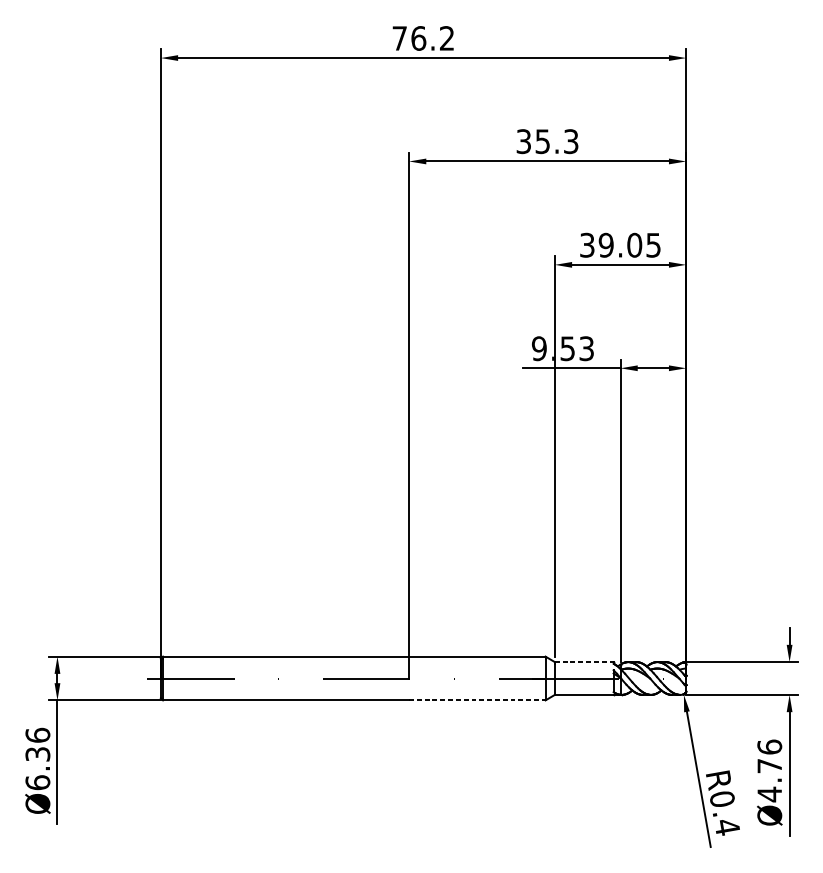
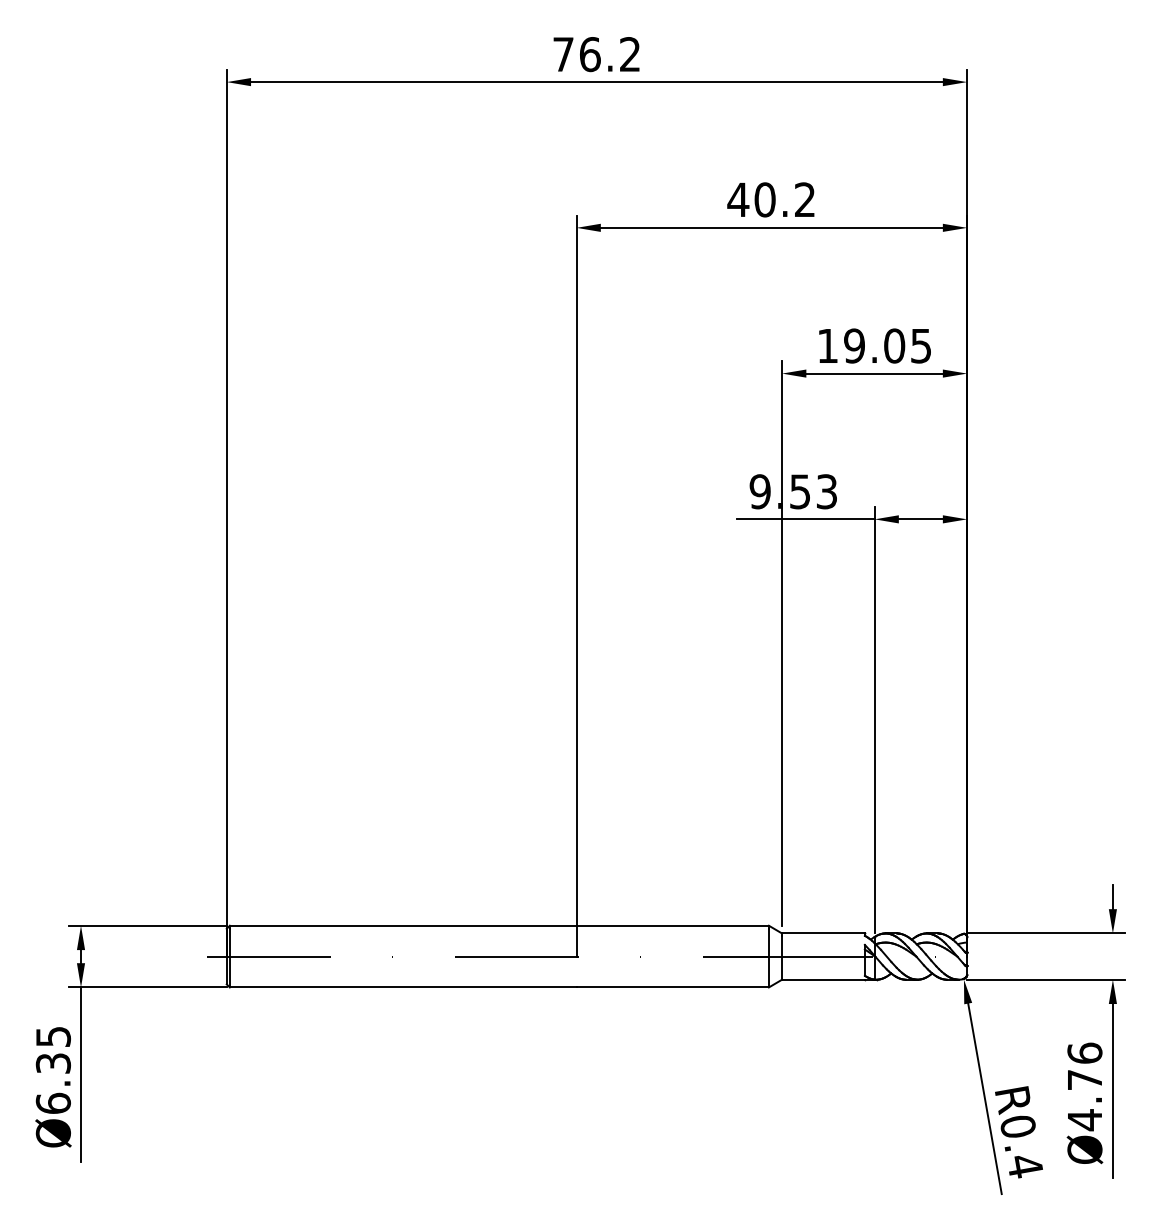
text: (547, 141) -> (771, 199), 35.3 -> 40.2
text: (587, 244) -> (827, 345), 39.05 -> 19.05
line: (584, 662) -> (823, 933), dashed -> solid
line: (477, 700) -> (673, 987), dashed -> solid
text: (37, 735) -> (53, 1036), Ø6.36 -> Ø6.35

